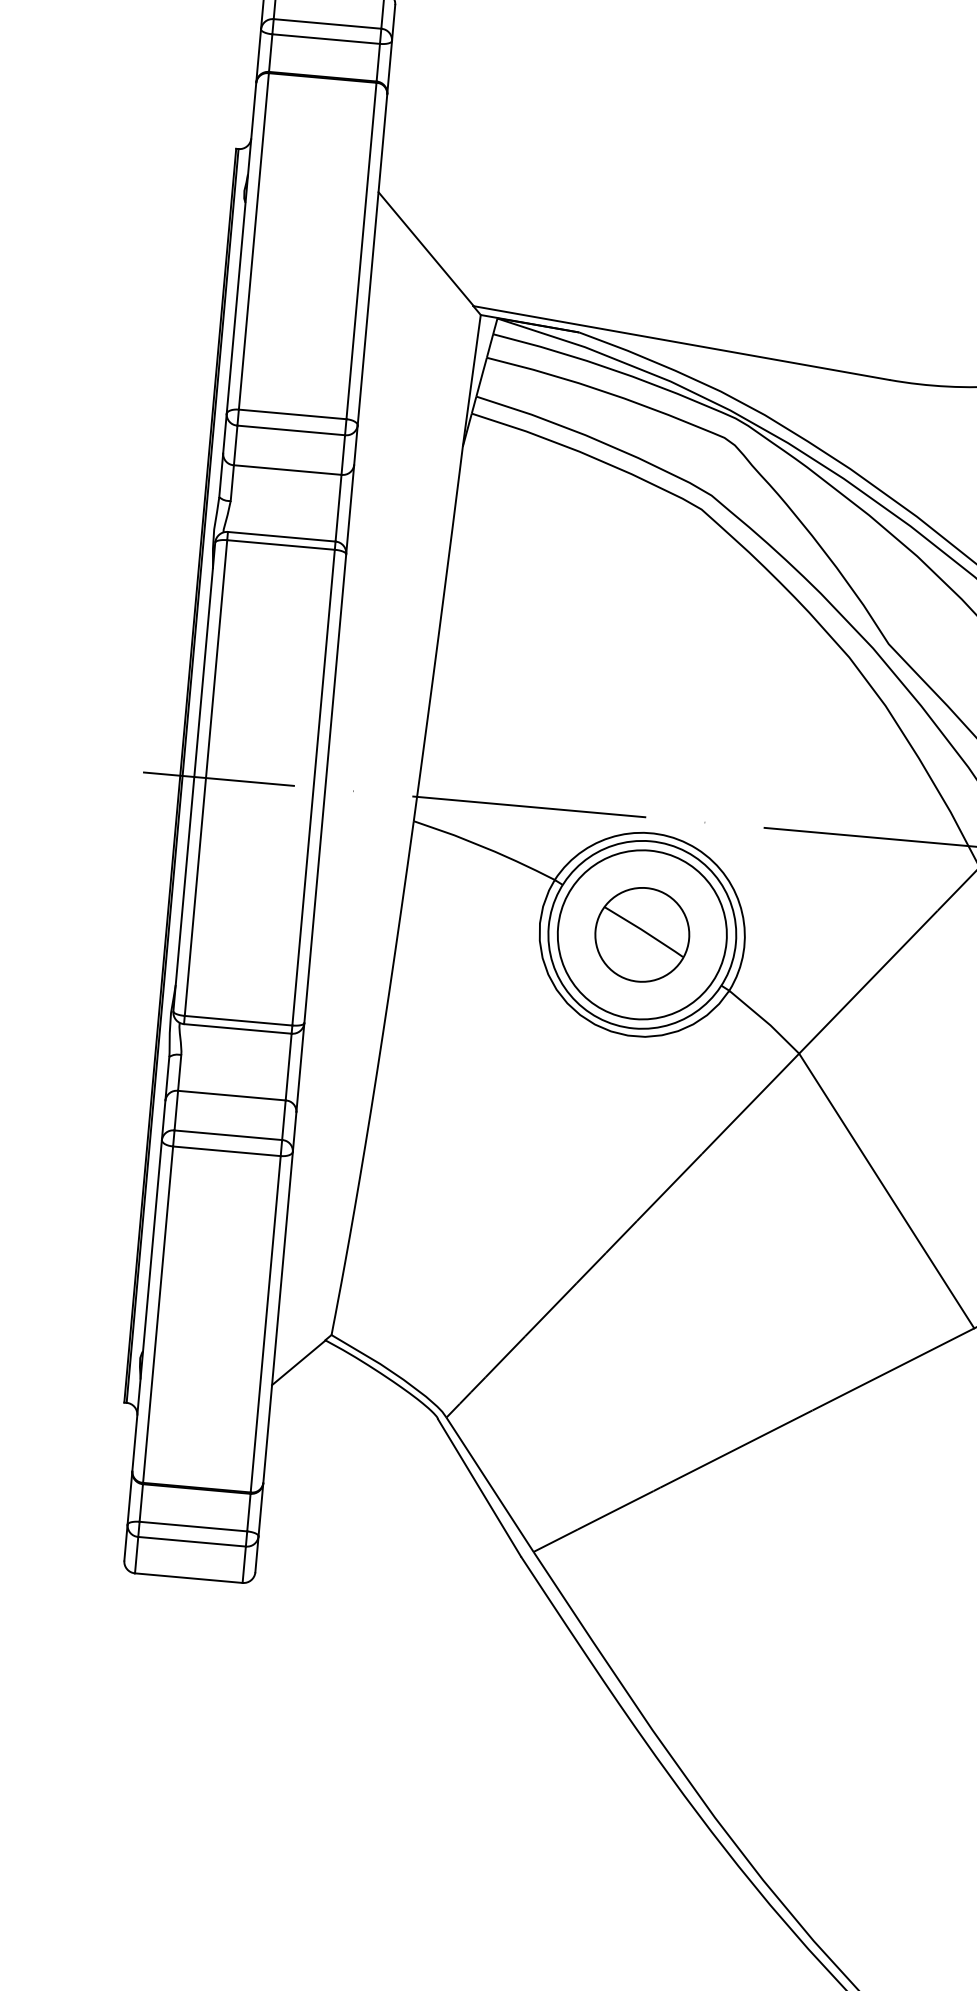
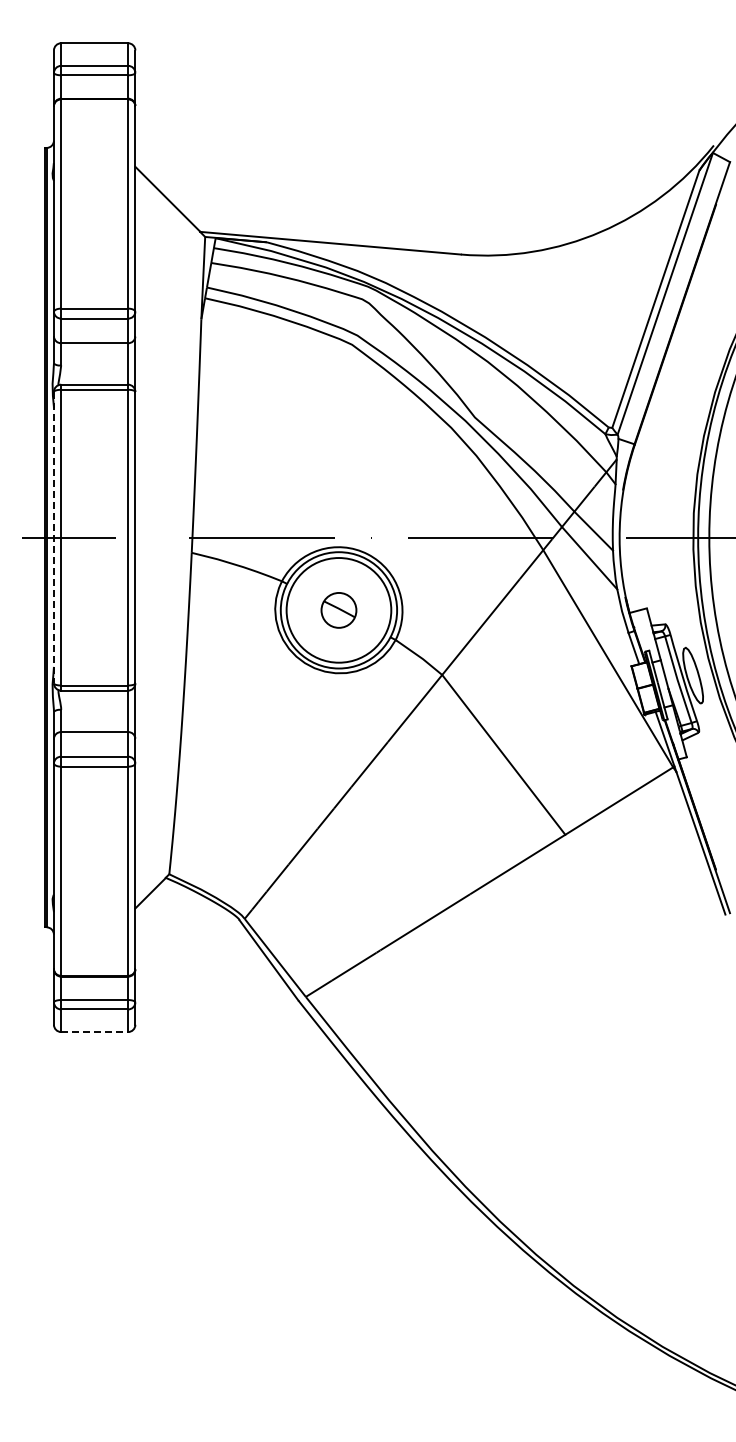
line: (193, 776) -> (53, 537), solid -> dashed
part: (641, 935) -> (338, 610), size x0.6
line: (190, 1578) -> (95, 1032), solid -> dashed

